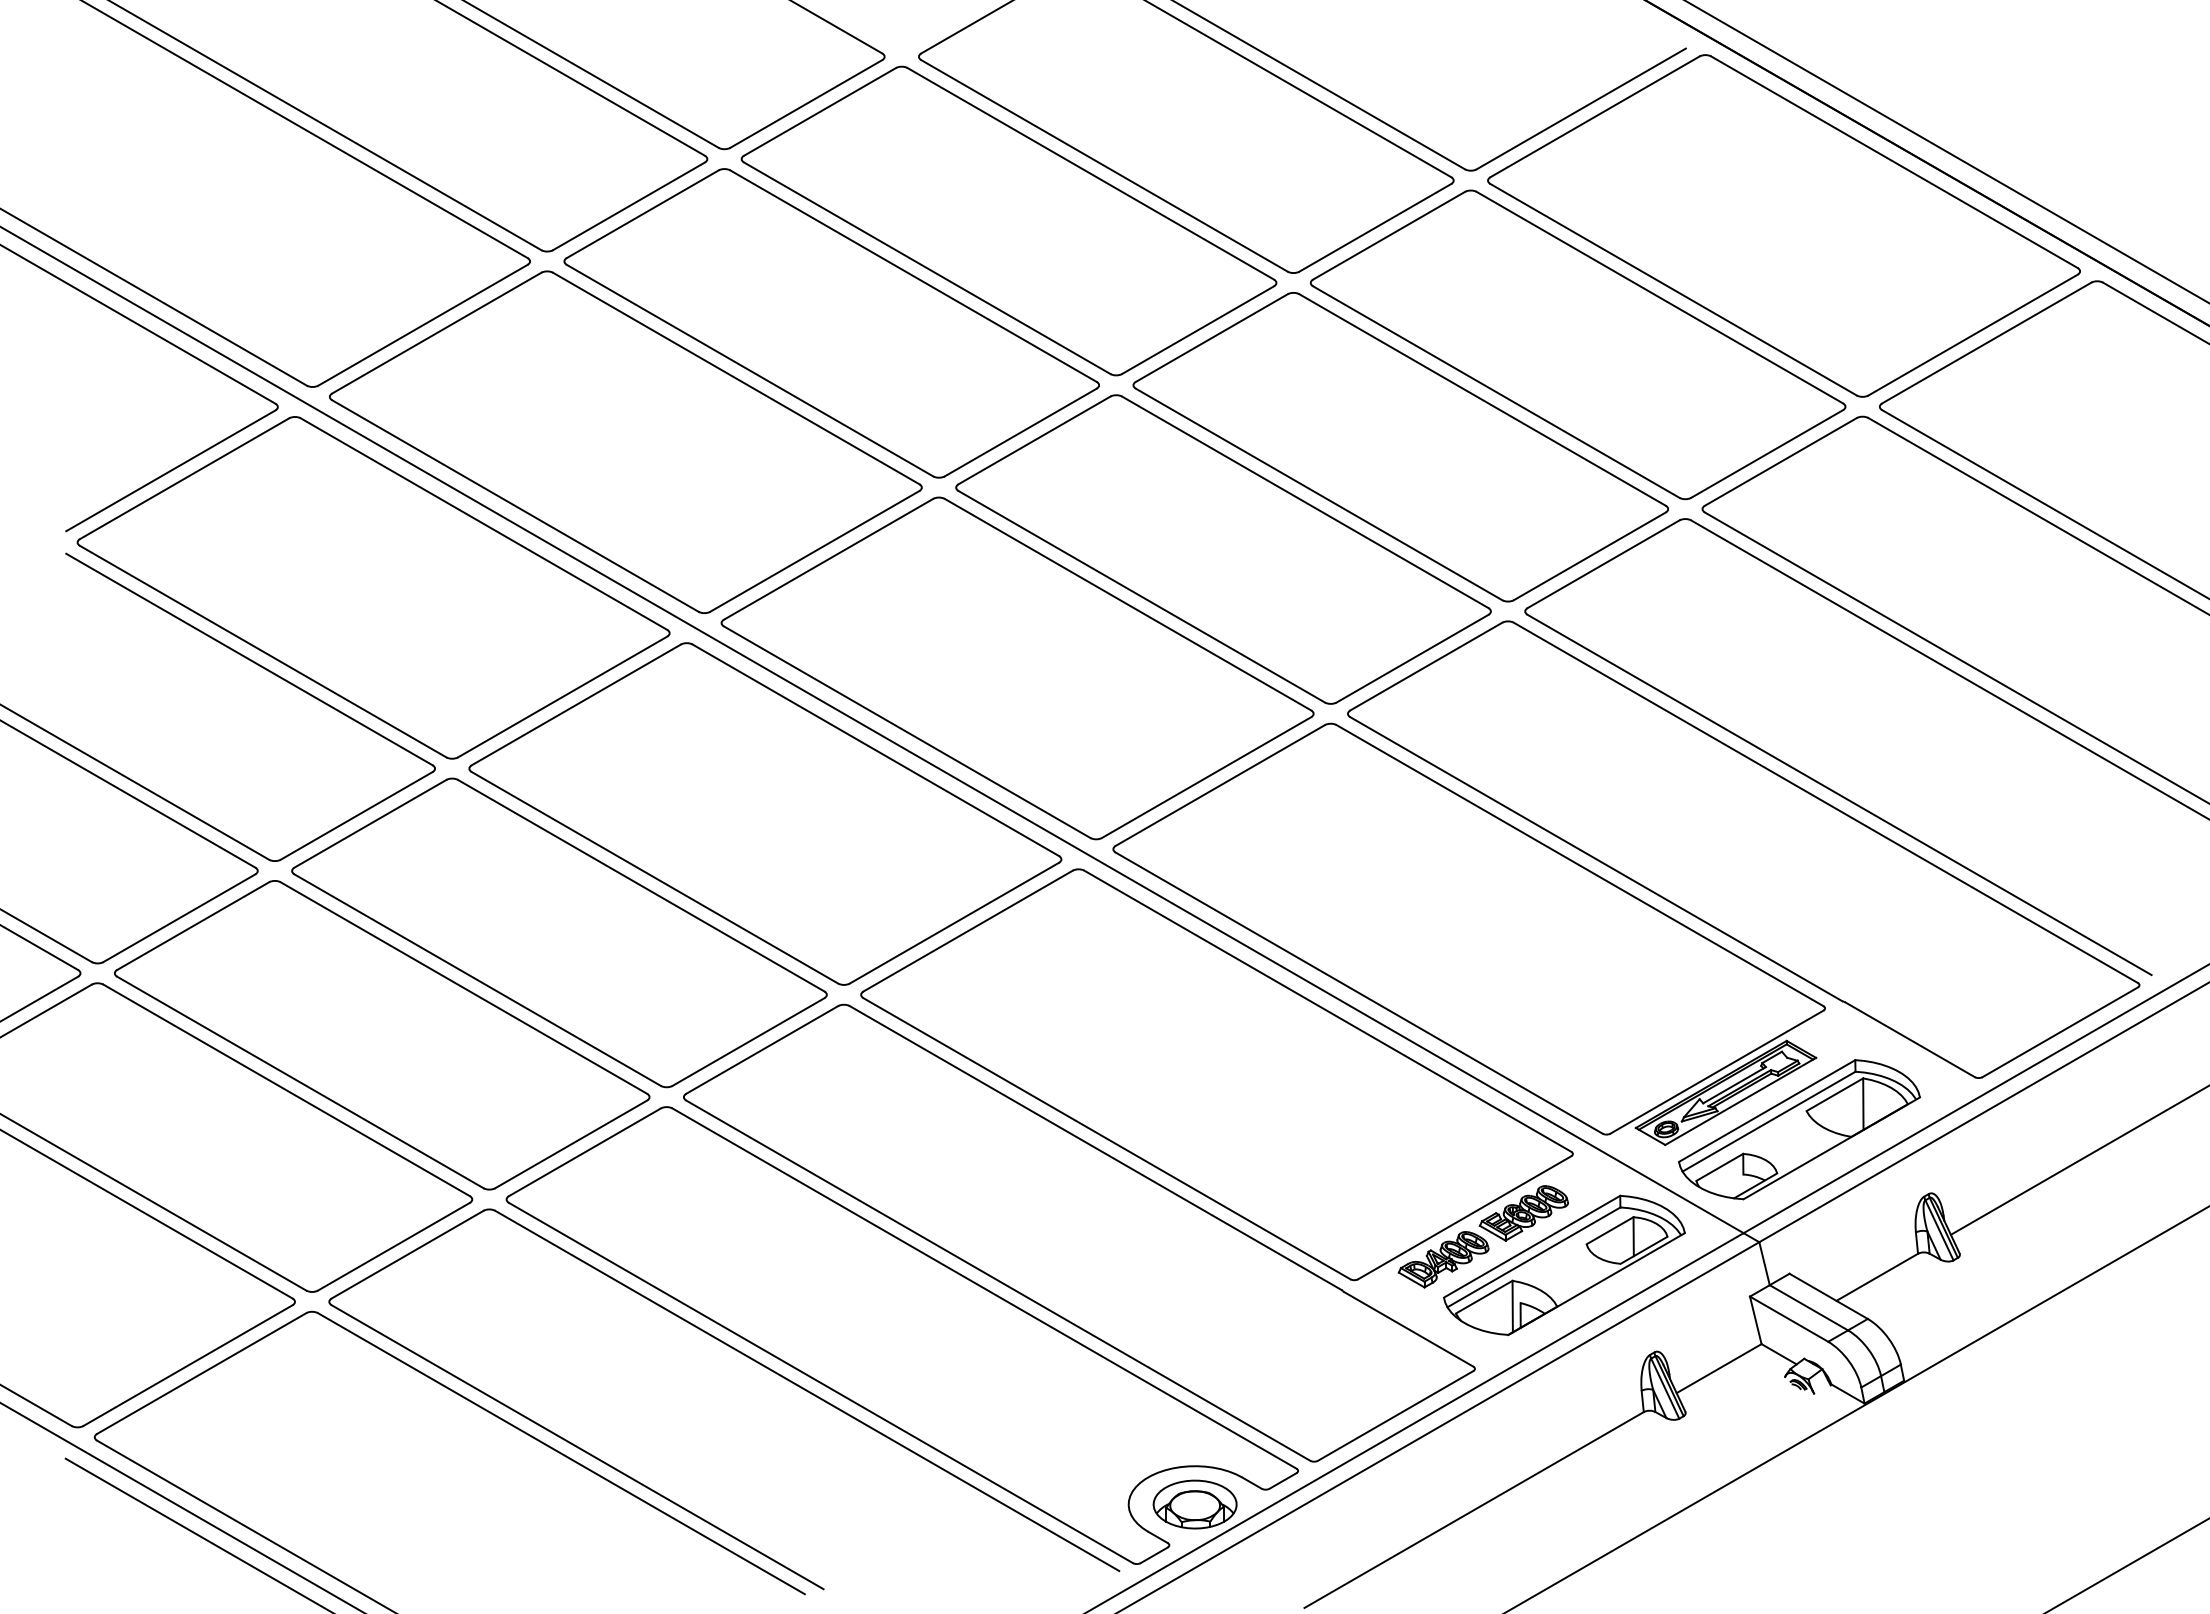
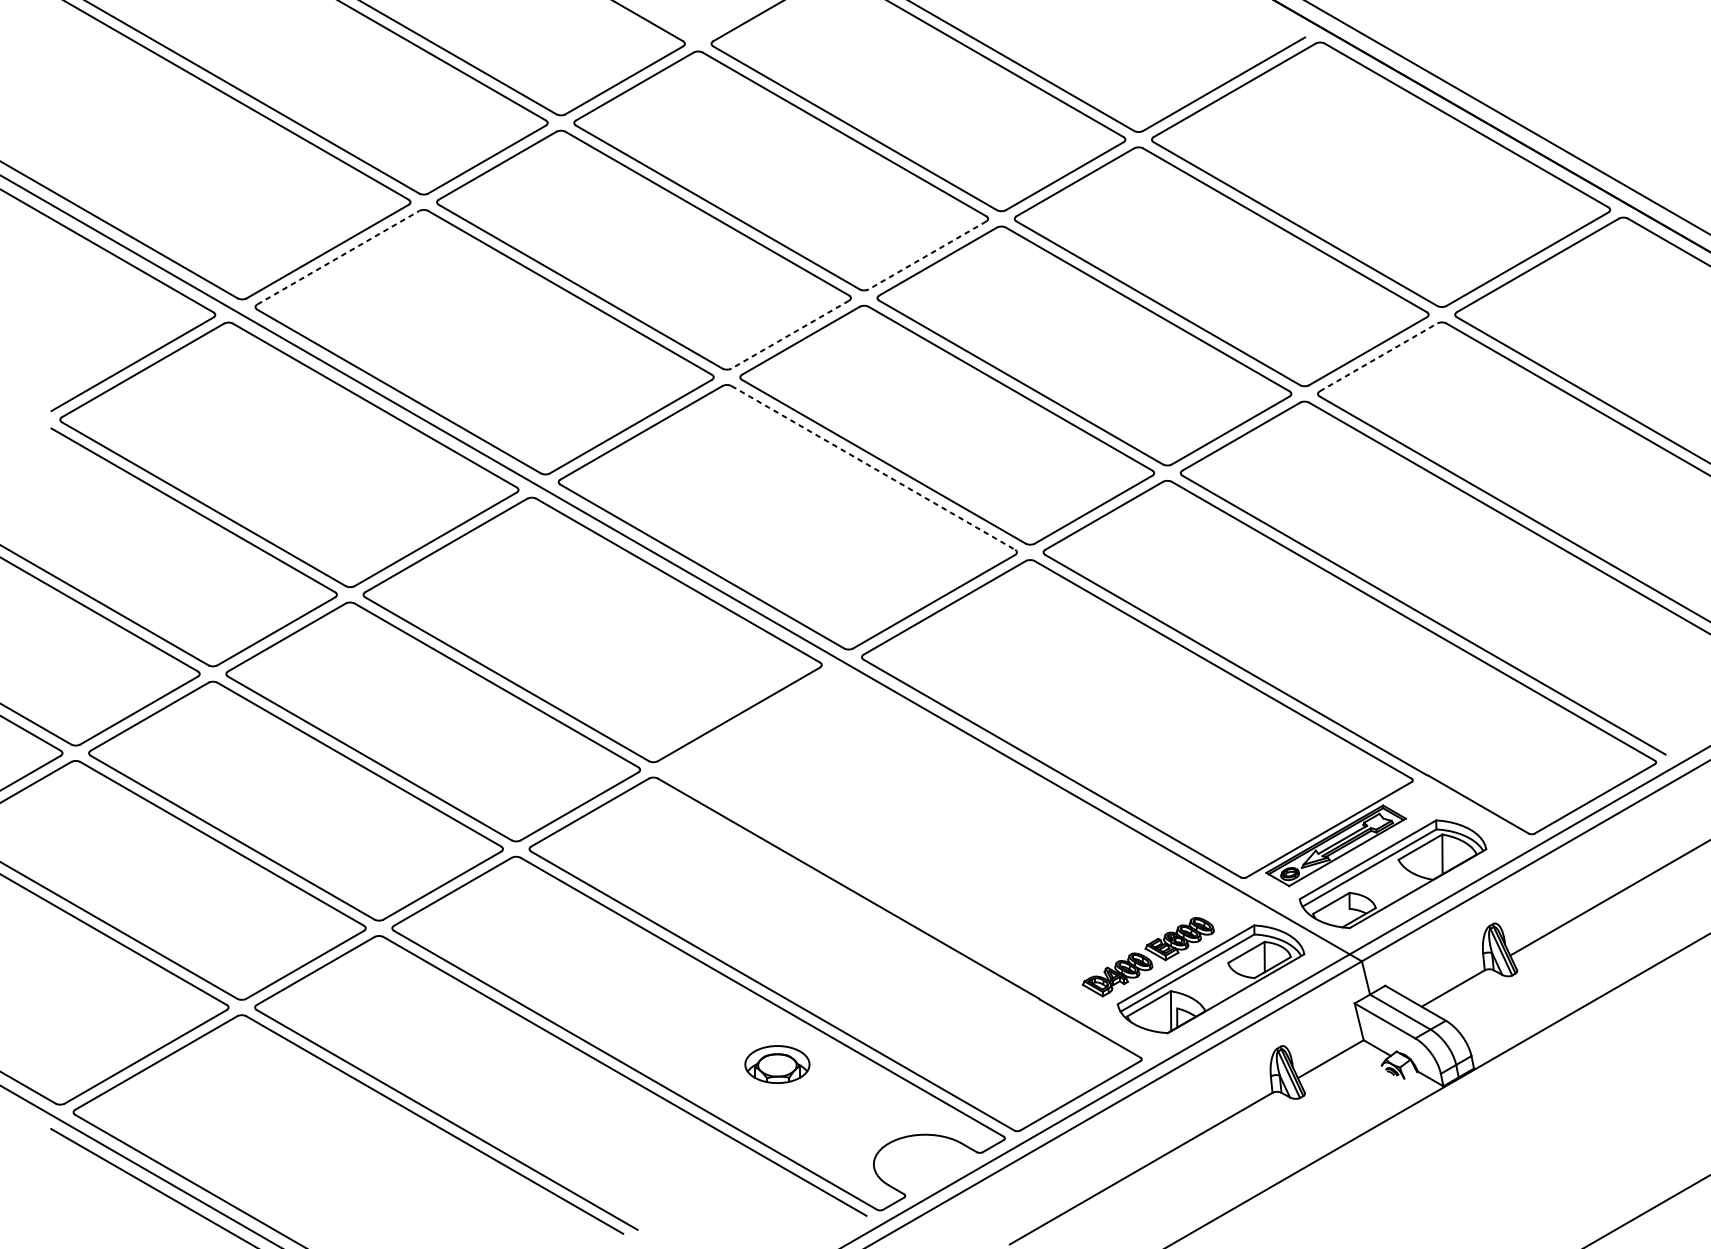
line: (1198, 330) -> (927, 255), solid -> dashed
line: (436, 333) -> (338, 258), solid -> dashed
line: (1020, 432) -> (790, 334), solid -> dashed
line: (1780, 461) -> (1378, 357), solid -> dashed
line: (1128, 604) -> (873, 467), solid -> dashed
part: (1216, 1074) -> (941, 831), removed
part: (1194, 1504) -> (776, 1064), moved

